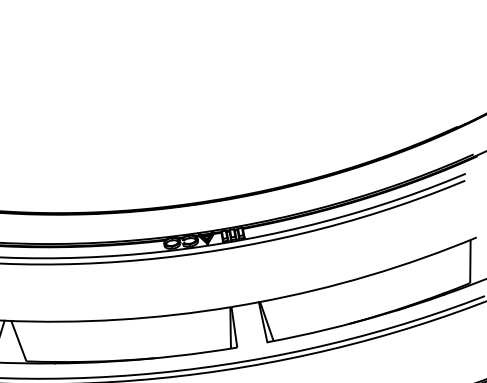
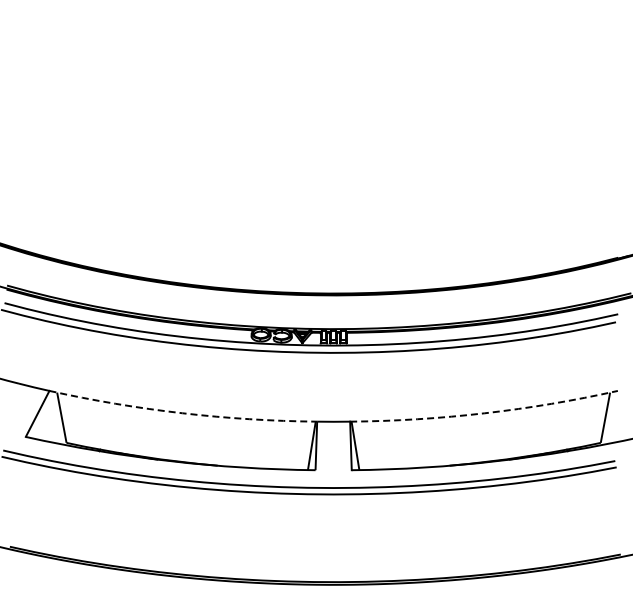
arc: (369, 275) -> (484, 413), solid -> dashed
arc: (118, 319) -> (182, 413), solid -> dashed

